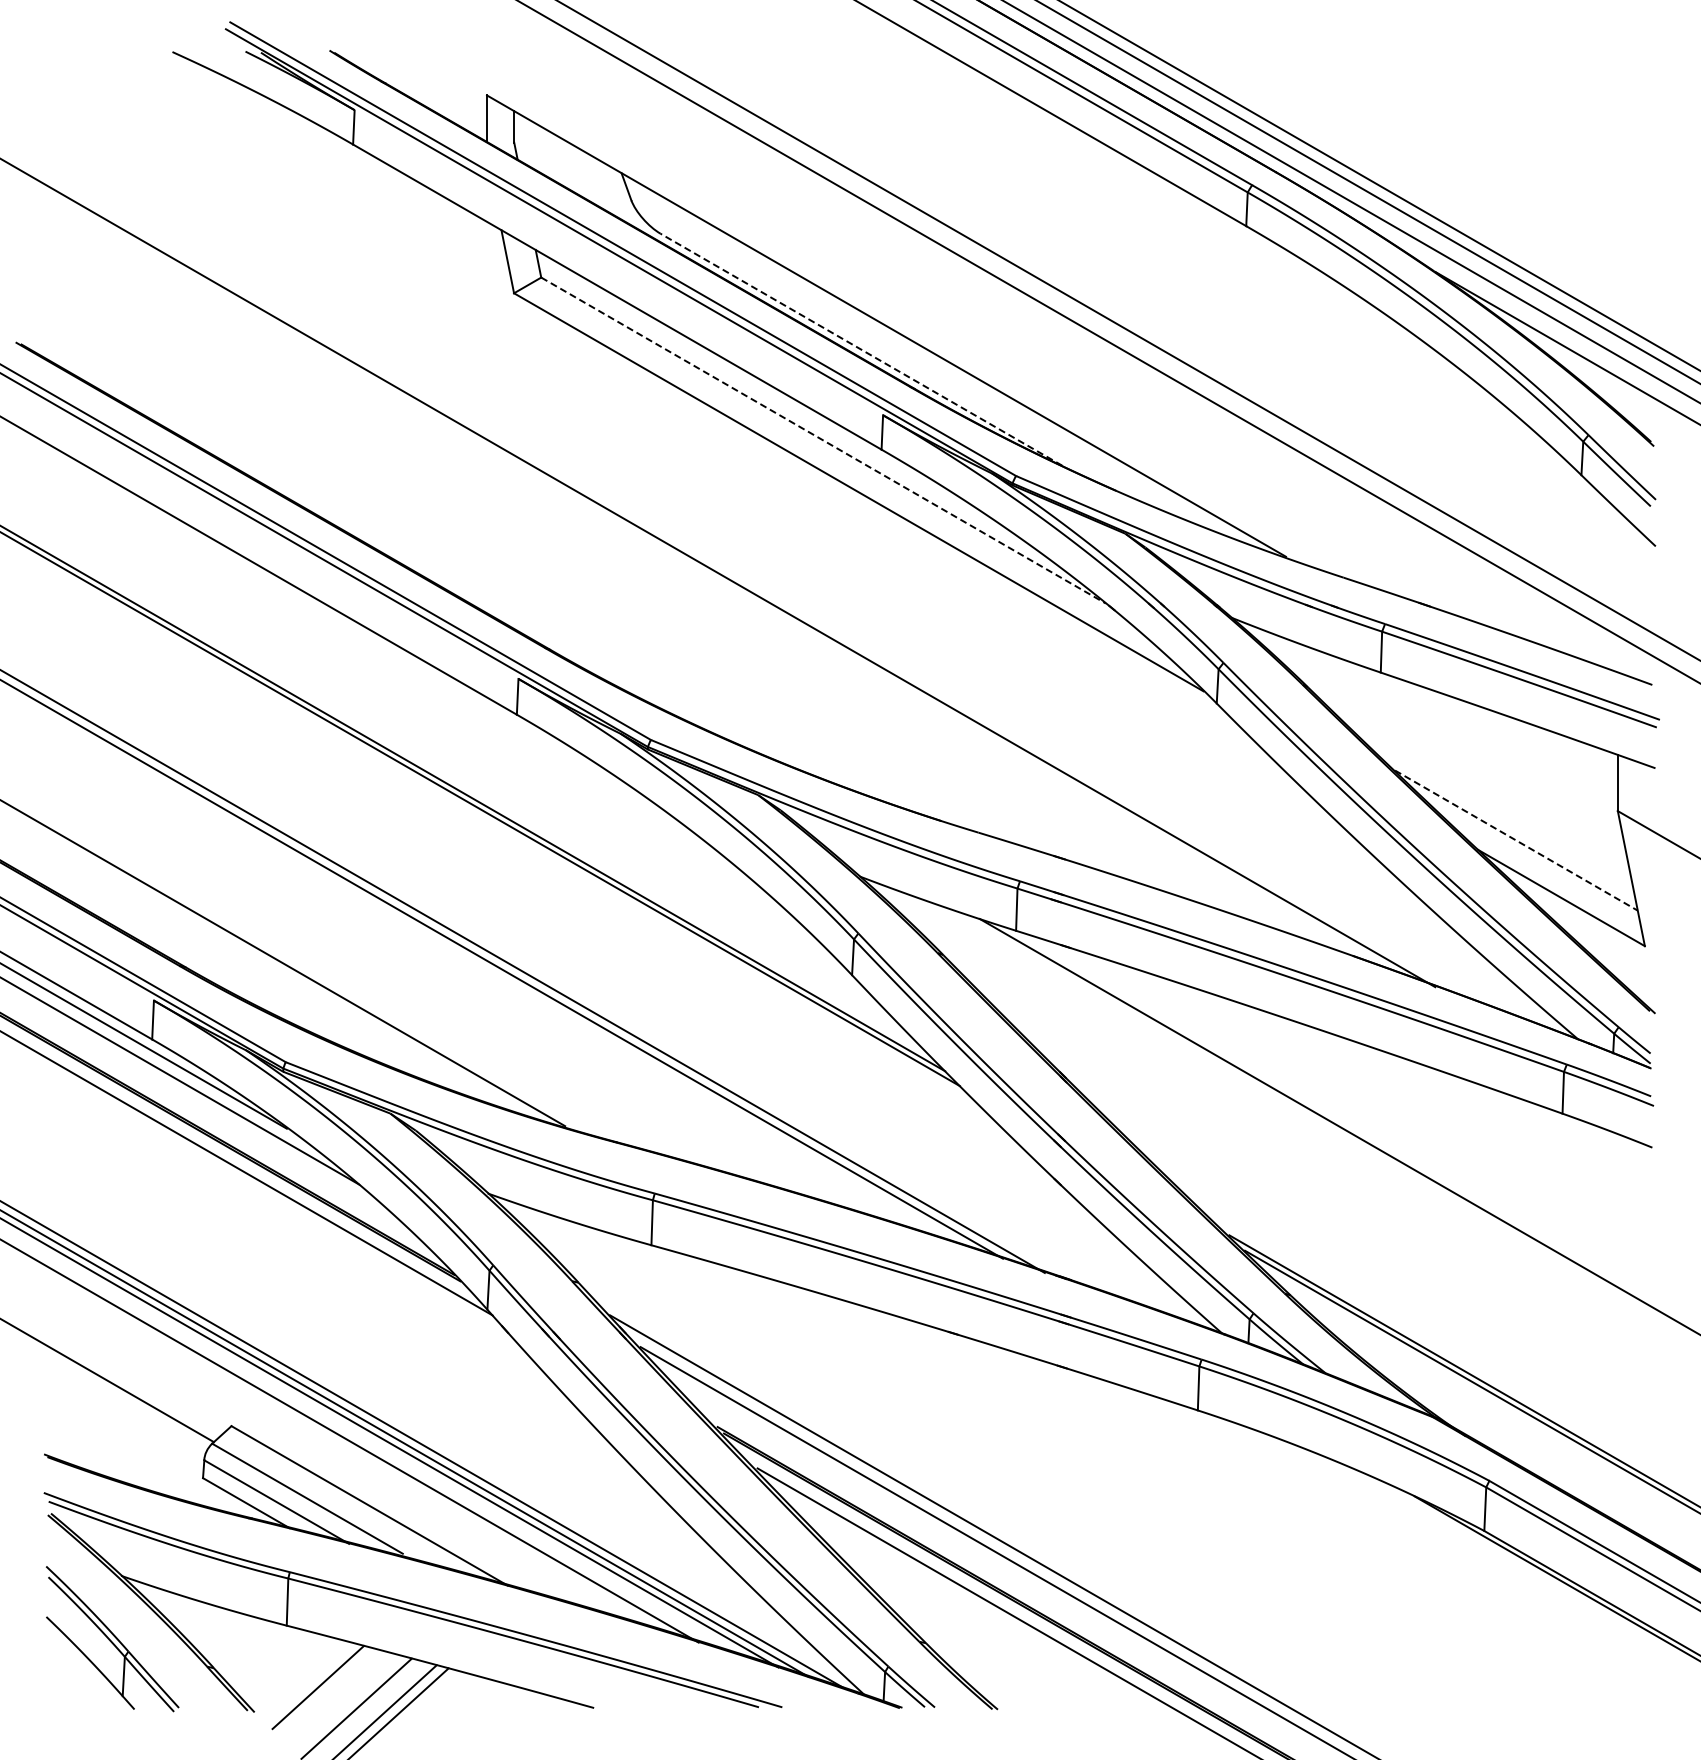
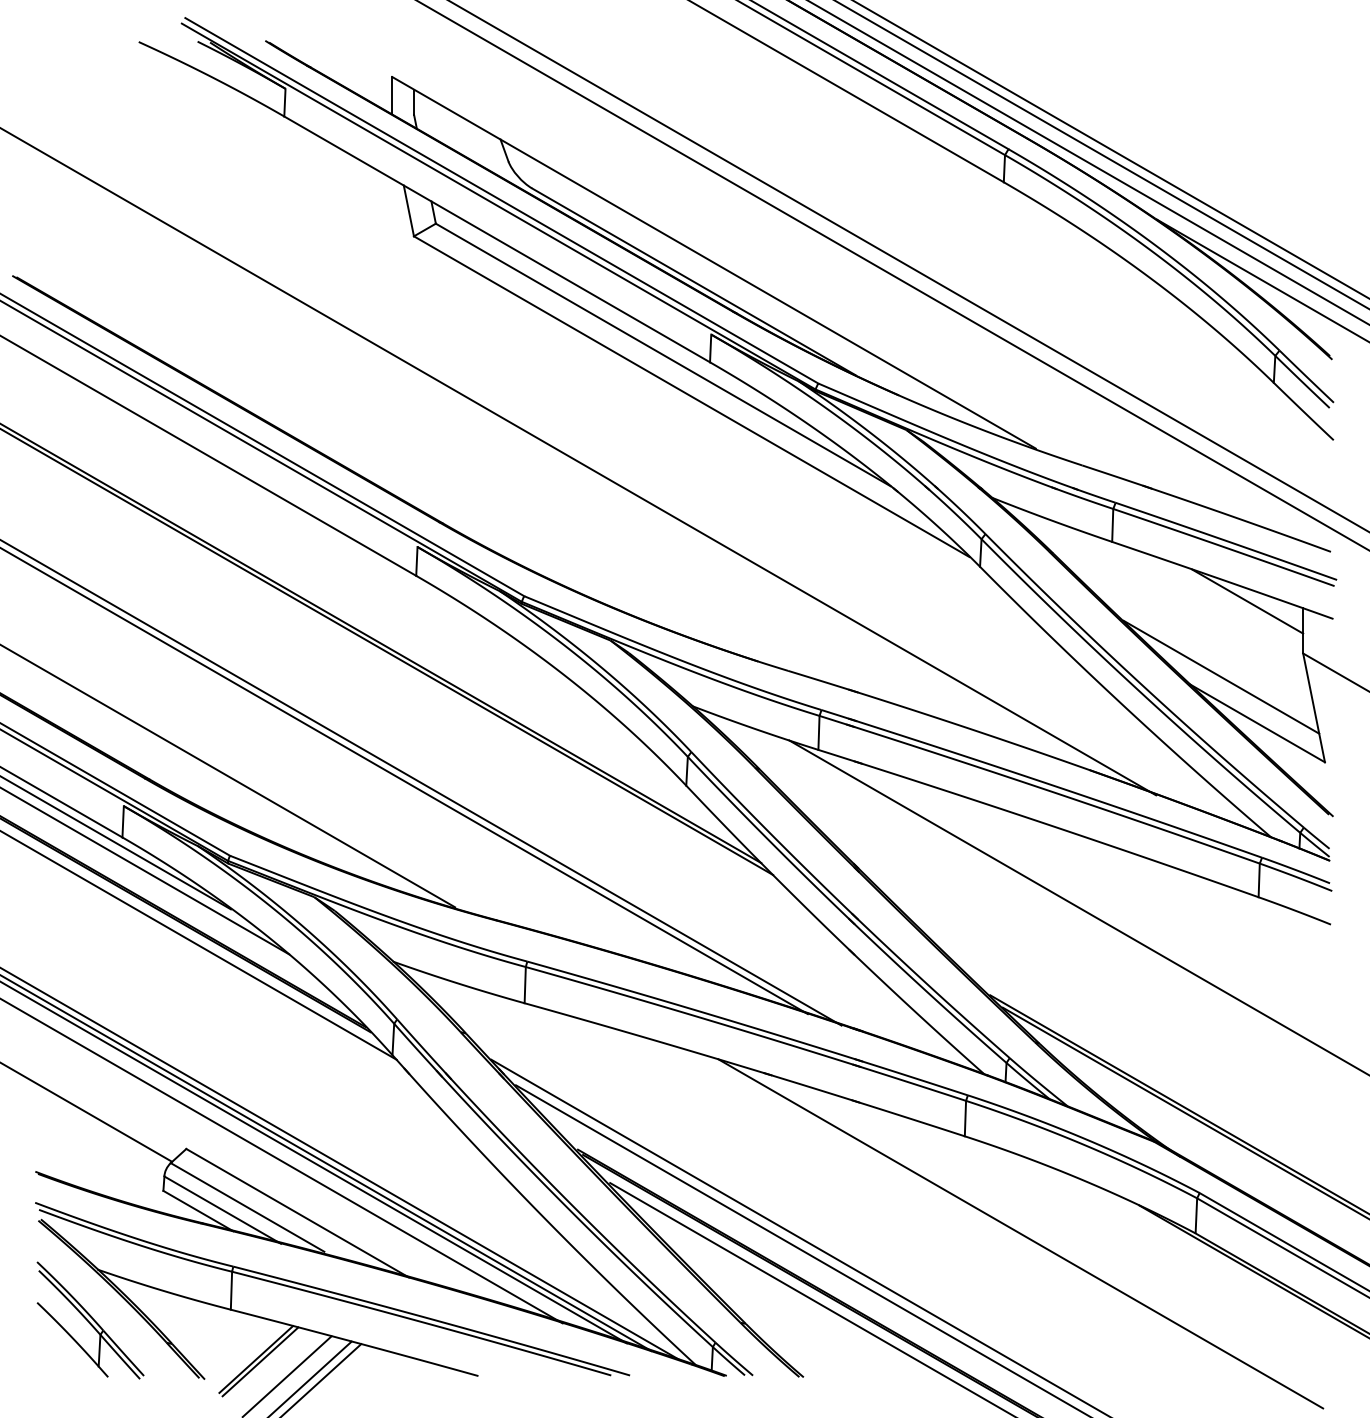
line: (861, 349) -> (693, 281), dashed -> solid
line: (823, 440) -> (663, 354), dashed -> solid
line: (1548, 746) -> (1247, 601), added
line: (1516, 840) -> (1221, 677), dashed -> solid
line: (1267, 1531) -> (1020, 1233), added
line: (323, 1690) -> (260, 1361), added

